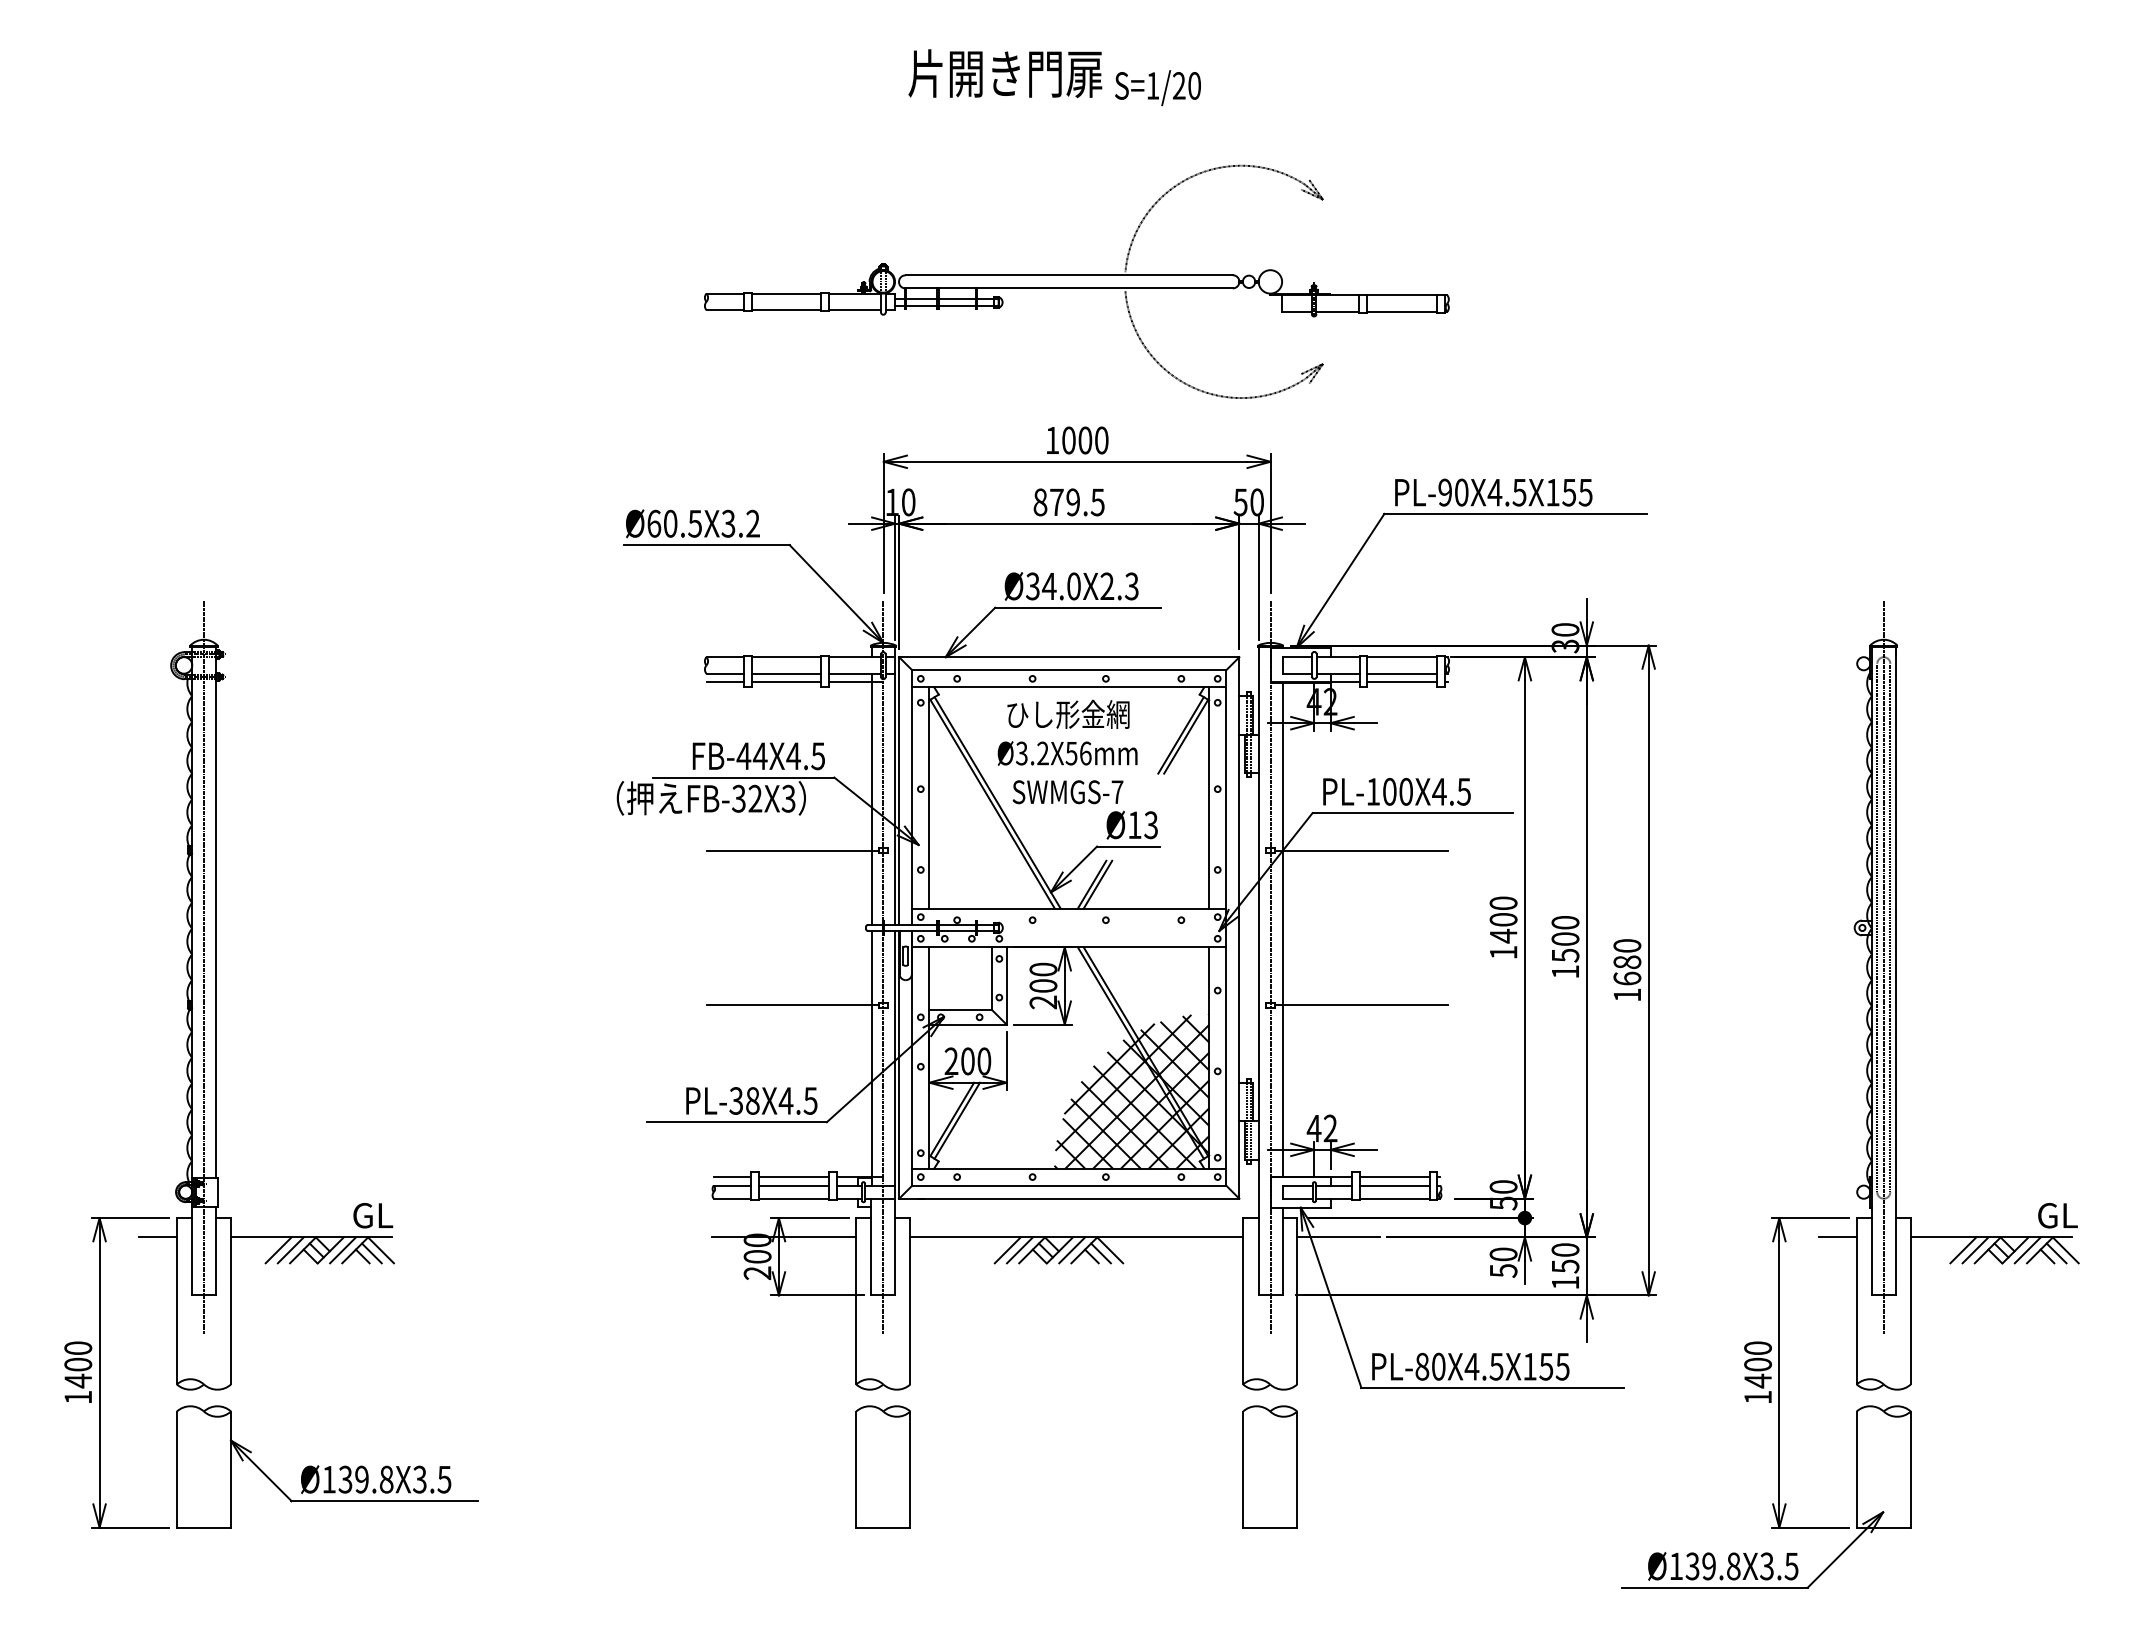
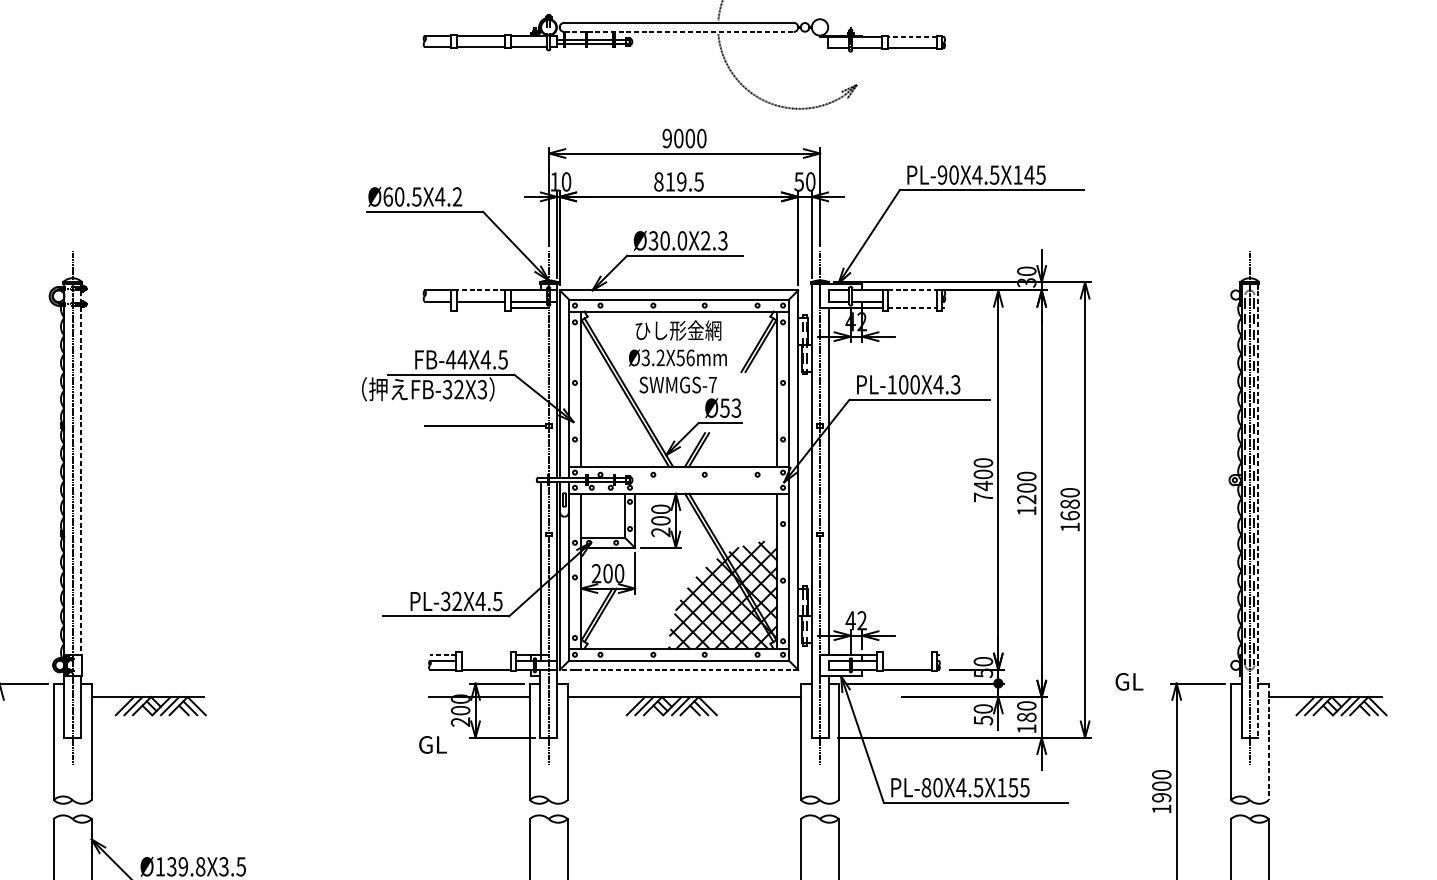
line: (1069, 288) -> (679, 32), solid -> dashed
line: (1401, 295) -> (911, 36), solid -> dashed
text: (1052, 440) -> (667, 138), 1000 -> 9000
text: (1568, 492) -> (1028, 175), PL-90X4.5X155 -> PL-90X4.5X145
text: (1056, 501) -> (670, 181), 879.5 -> 819.5
text: (728, 523) -> (440, 196), Ø60.5X3.2 -> Ø60.5X4.2
text: (1048, 586) -> (664, 240), Ø34.0X2.3 -> Ø30.0X2.3
line: (786, 657) -> (480, 290), solid -> dashed
line: (1402, 657) -> (912, 290), solid -> dashed
line: (1402, 673) -> (912, 301), removed
line: (725, 682) -> (438, 308), removed
line: (786, 682) -> (480, 308), removed
line: (1402, 682) -> (912, 308), solid -> dashed
text: (1464, 791) -> (956, 384), PL-100X4.5 -> PL-100X4.3
line: (871, 798) -> (540, 389), removed
text: (1134, 825) -> (724, 408), Ø13 -> Ø53
line: (1361, 850) -> (883, 425), removed
line: (215, 913) -> (80, 470), solid -> dashed
text: (1503, 952) -> (983, 497), 1400 -> 7400
text: (1565, 955) -> (1026, 499), 1500 -> 1200
line: (1895, 971) -> (1258, 510), solid -> dashed
line: (792, 1005) -> (485, 534), removed
line: (1361, 1005) -> (883, 534), removed
text: (752, 1100) -> (457, 601), PL-38X4.5 -> PL-32X4.5
line: (732, 1177) -> (443, 655), solid -> dashed
line: (793, 1177) -> (485, 655), removed
line: (1394, 1177) -> (906, 655), removed
line: (793, 1185) -> (485, 660), removed
line: (1394, 1185) -> (906, 660), removed
line: (1068, 1198) -> (678, 669), solid -> dashed
text: (373, 1215) -> (433, 744), moved
text: (2057, 1215) -> (1129, 681), moved
line: (157, 1237) -> (40, 697), removed
line: (1338, 1237) -> (867, 697), removed
line: (1837, 1237) -> (1217, 697), removed
text: (1565, 1266) -> (1026, 717), 150 -> 180
line: (1910, 1301) -> (1268, 741), solid -> dashed
text: (1758, 1380) -> (1162, 797), 1400 -> 1900

